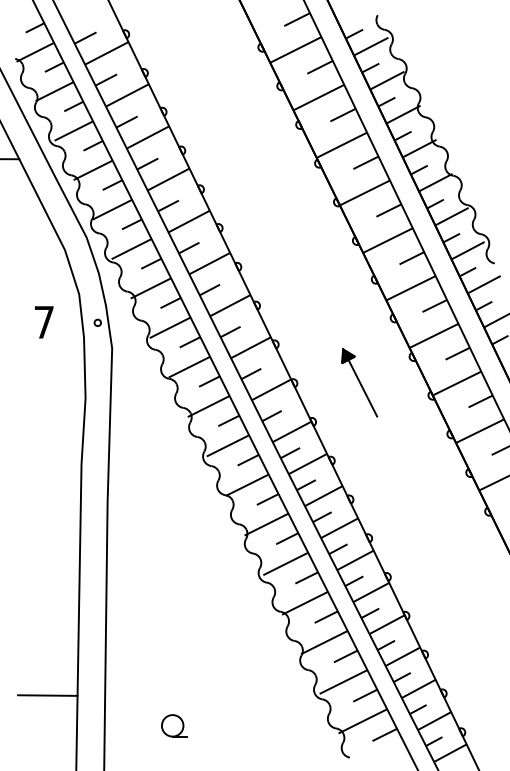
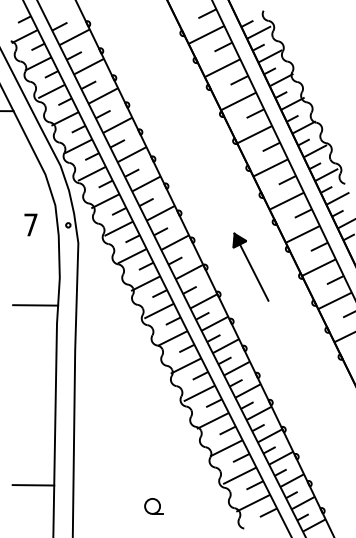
part: (358, 381) -> (250, 266), size x1.43
line: (50, 437) -> (35, 305), added
part: (174, 725) -> (153, 506), moved

